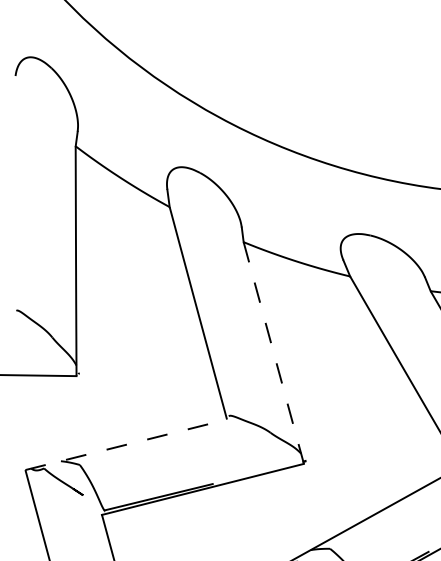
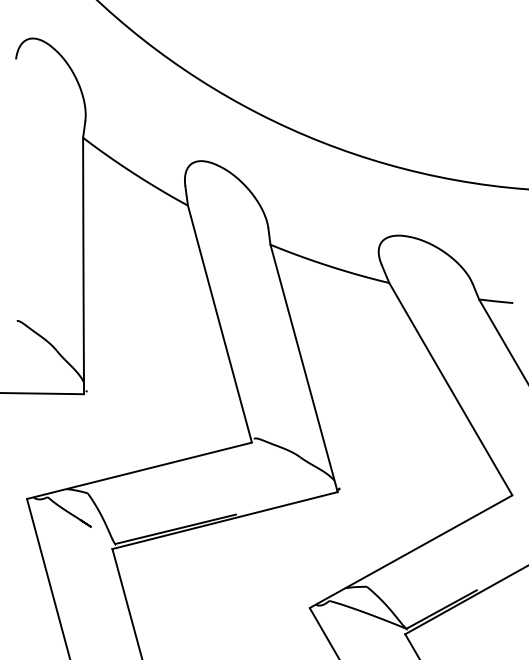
line: (274, 353) -> (304, 368), dashed -> solid
line: (126, 444) -> (139, 470), dashed -> solid

